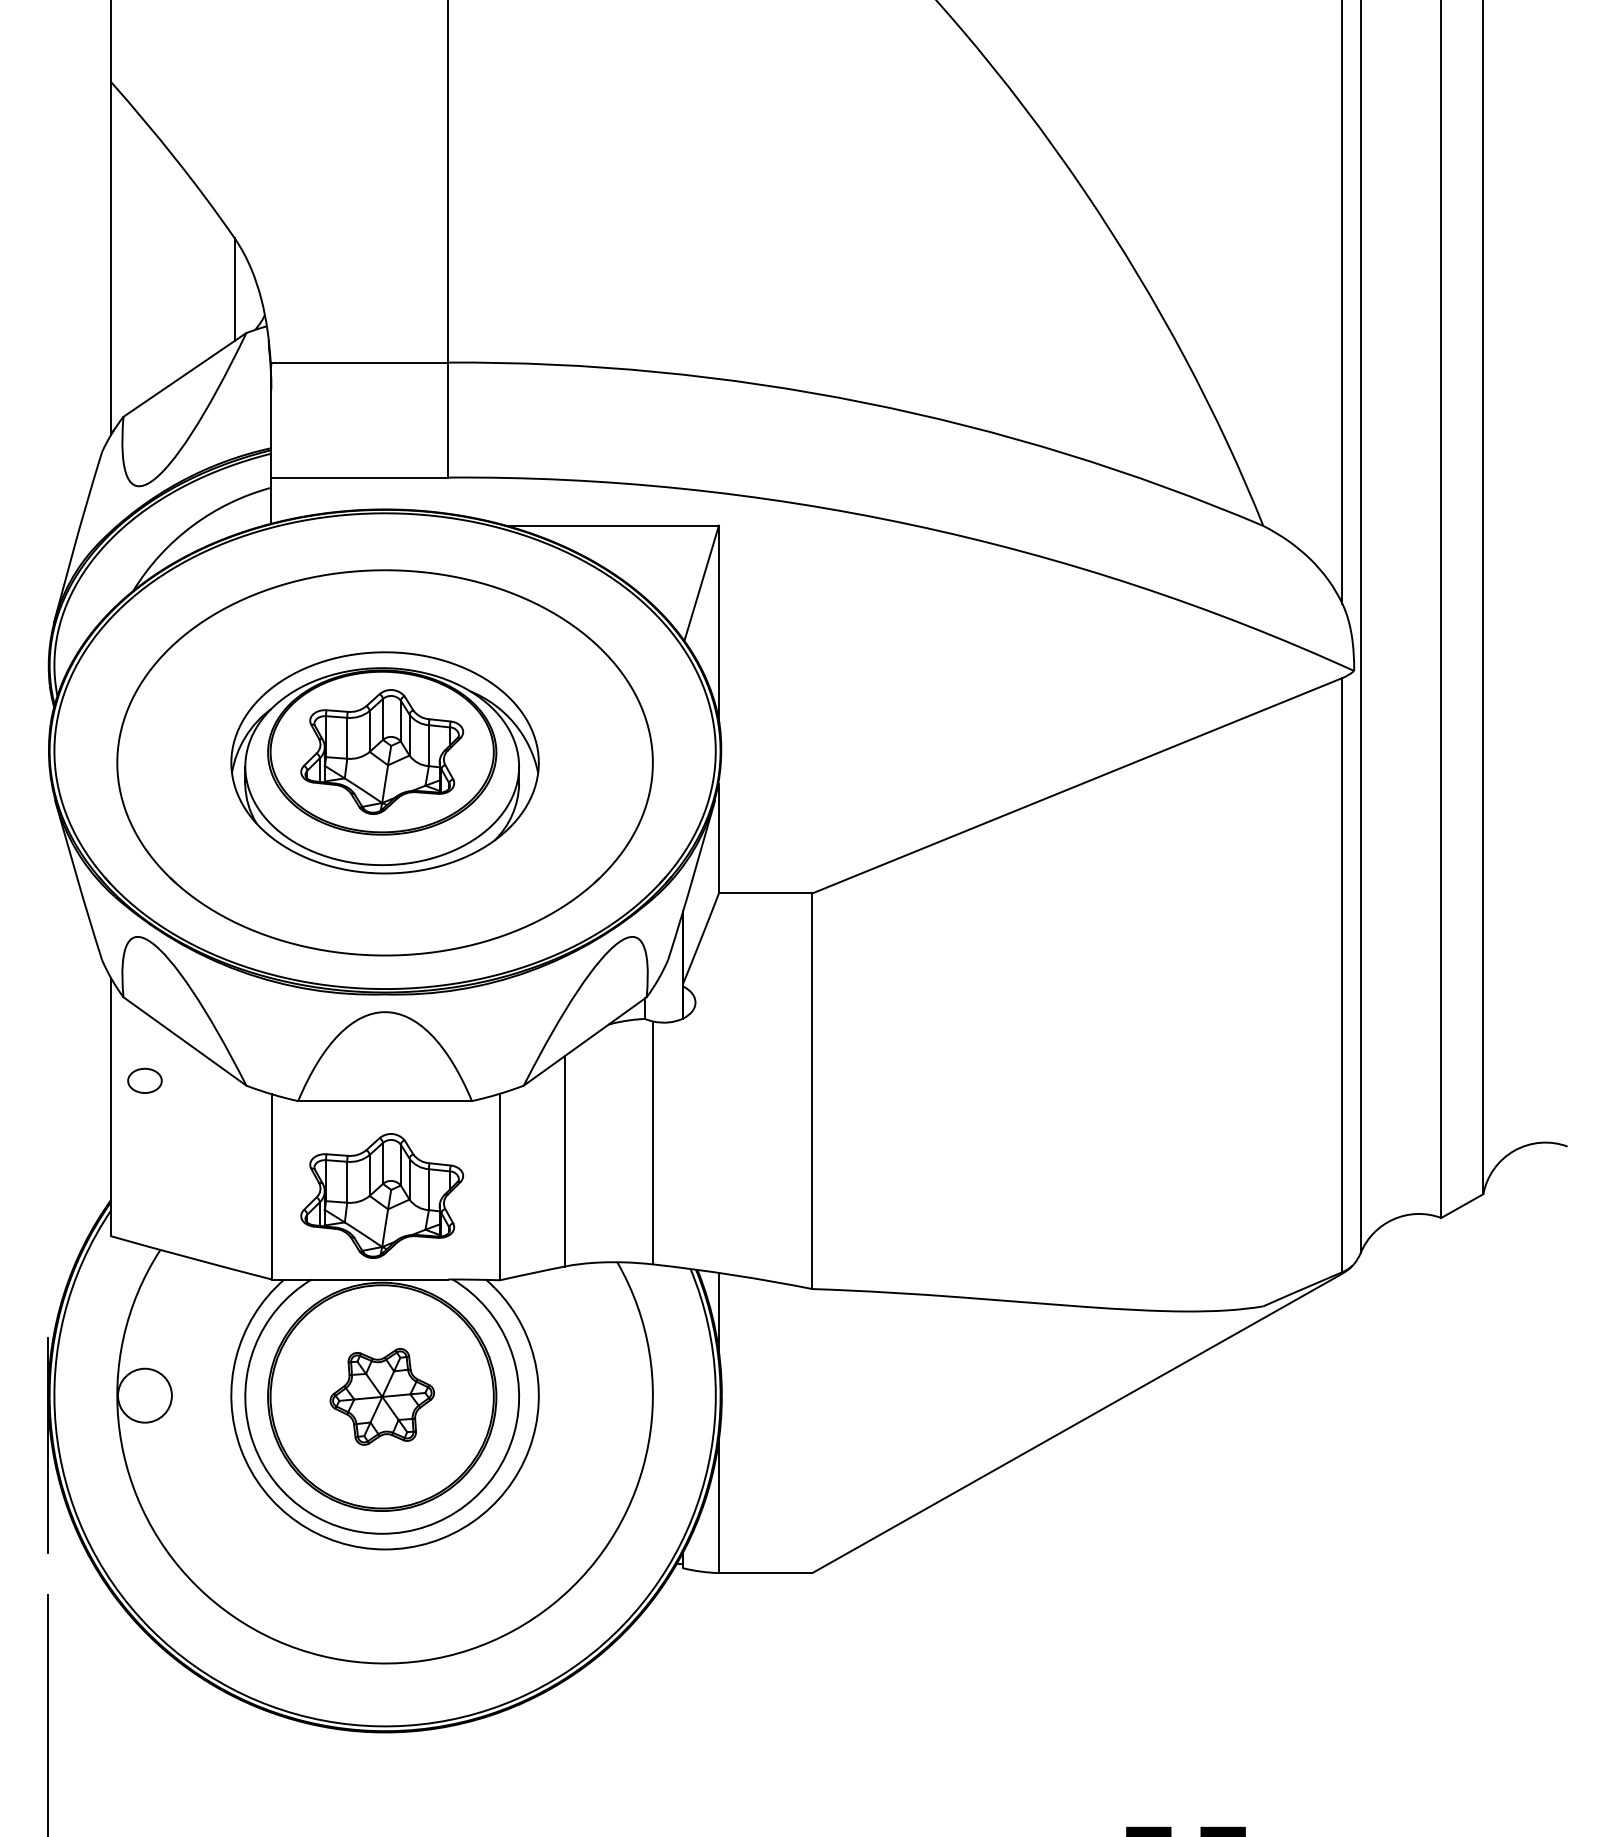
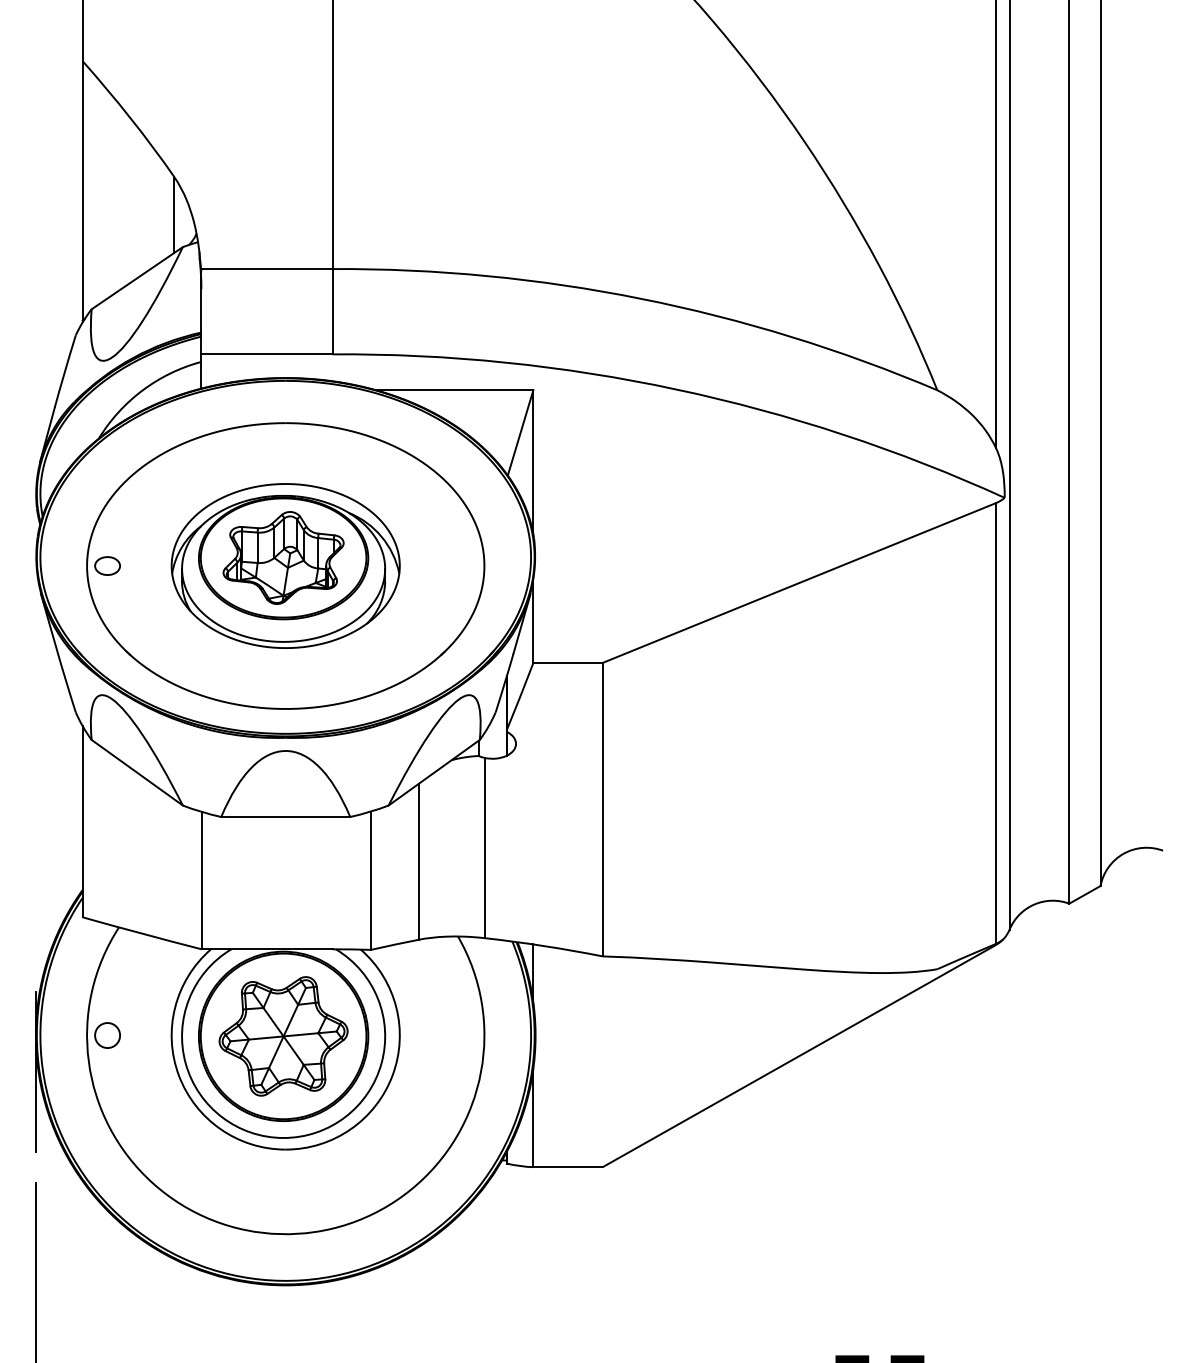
part: (144, 1080) -> (107, 565), moved
part: (382, 1195) -> (283, 887), removed
circle: (144, 1395) -> (107, 1035), size x0.62
part: (382, 1396) -> (283, 1036), size x1.67

